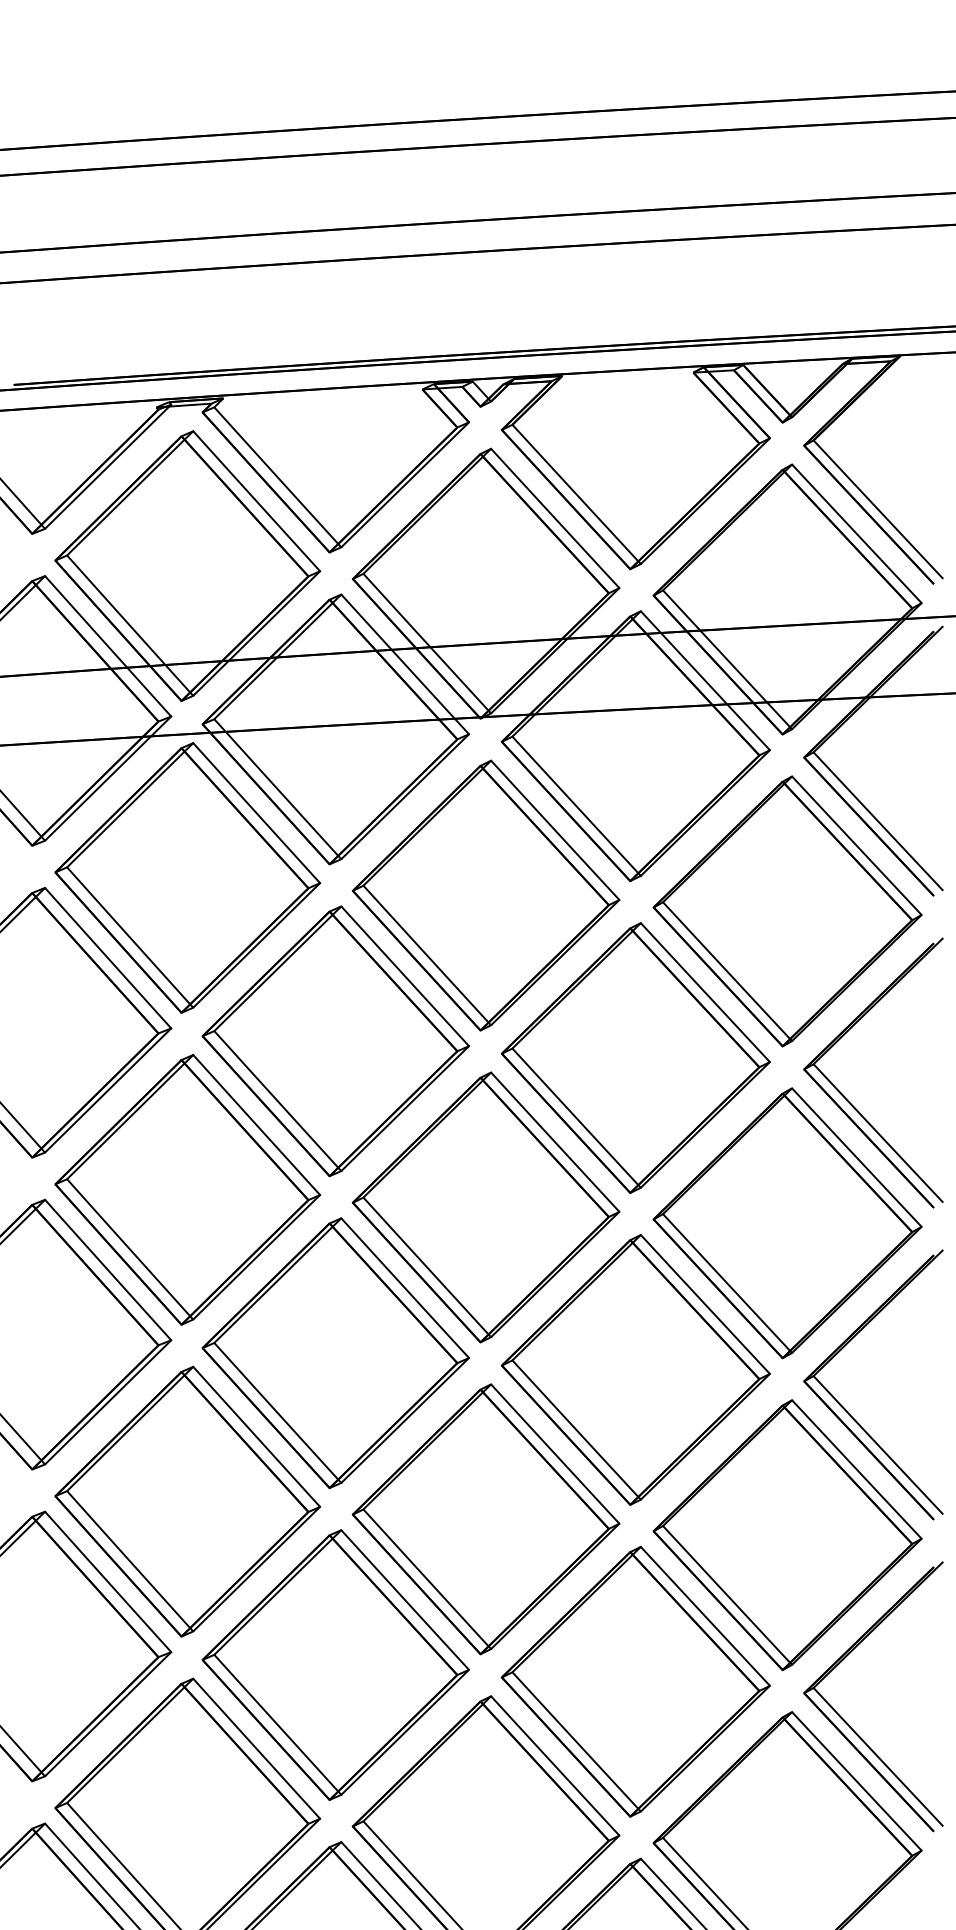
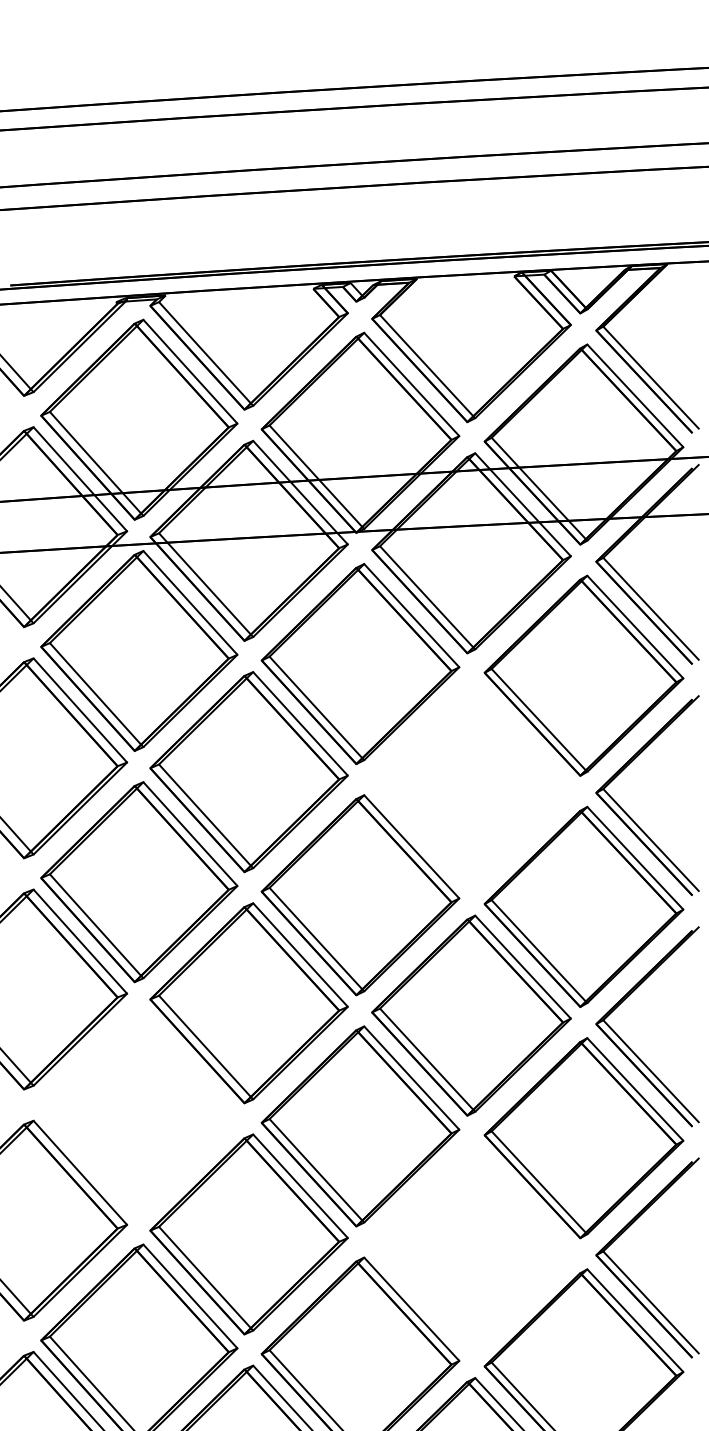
part: (635, 1058) -> (471, 784), removed
part: (187, 1501) -> (139, 1113), removed
part: (635, 1681) -> (471, 1246), removed

